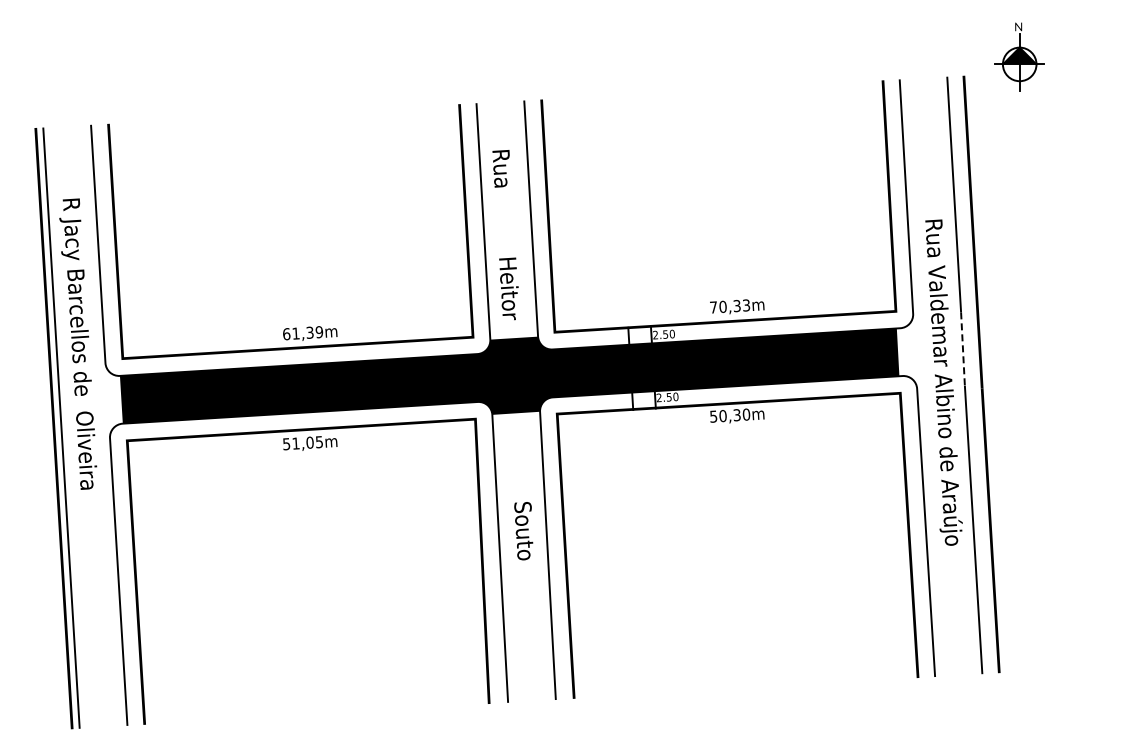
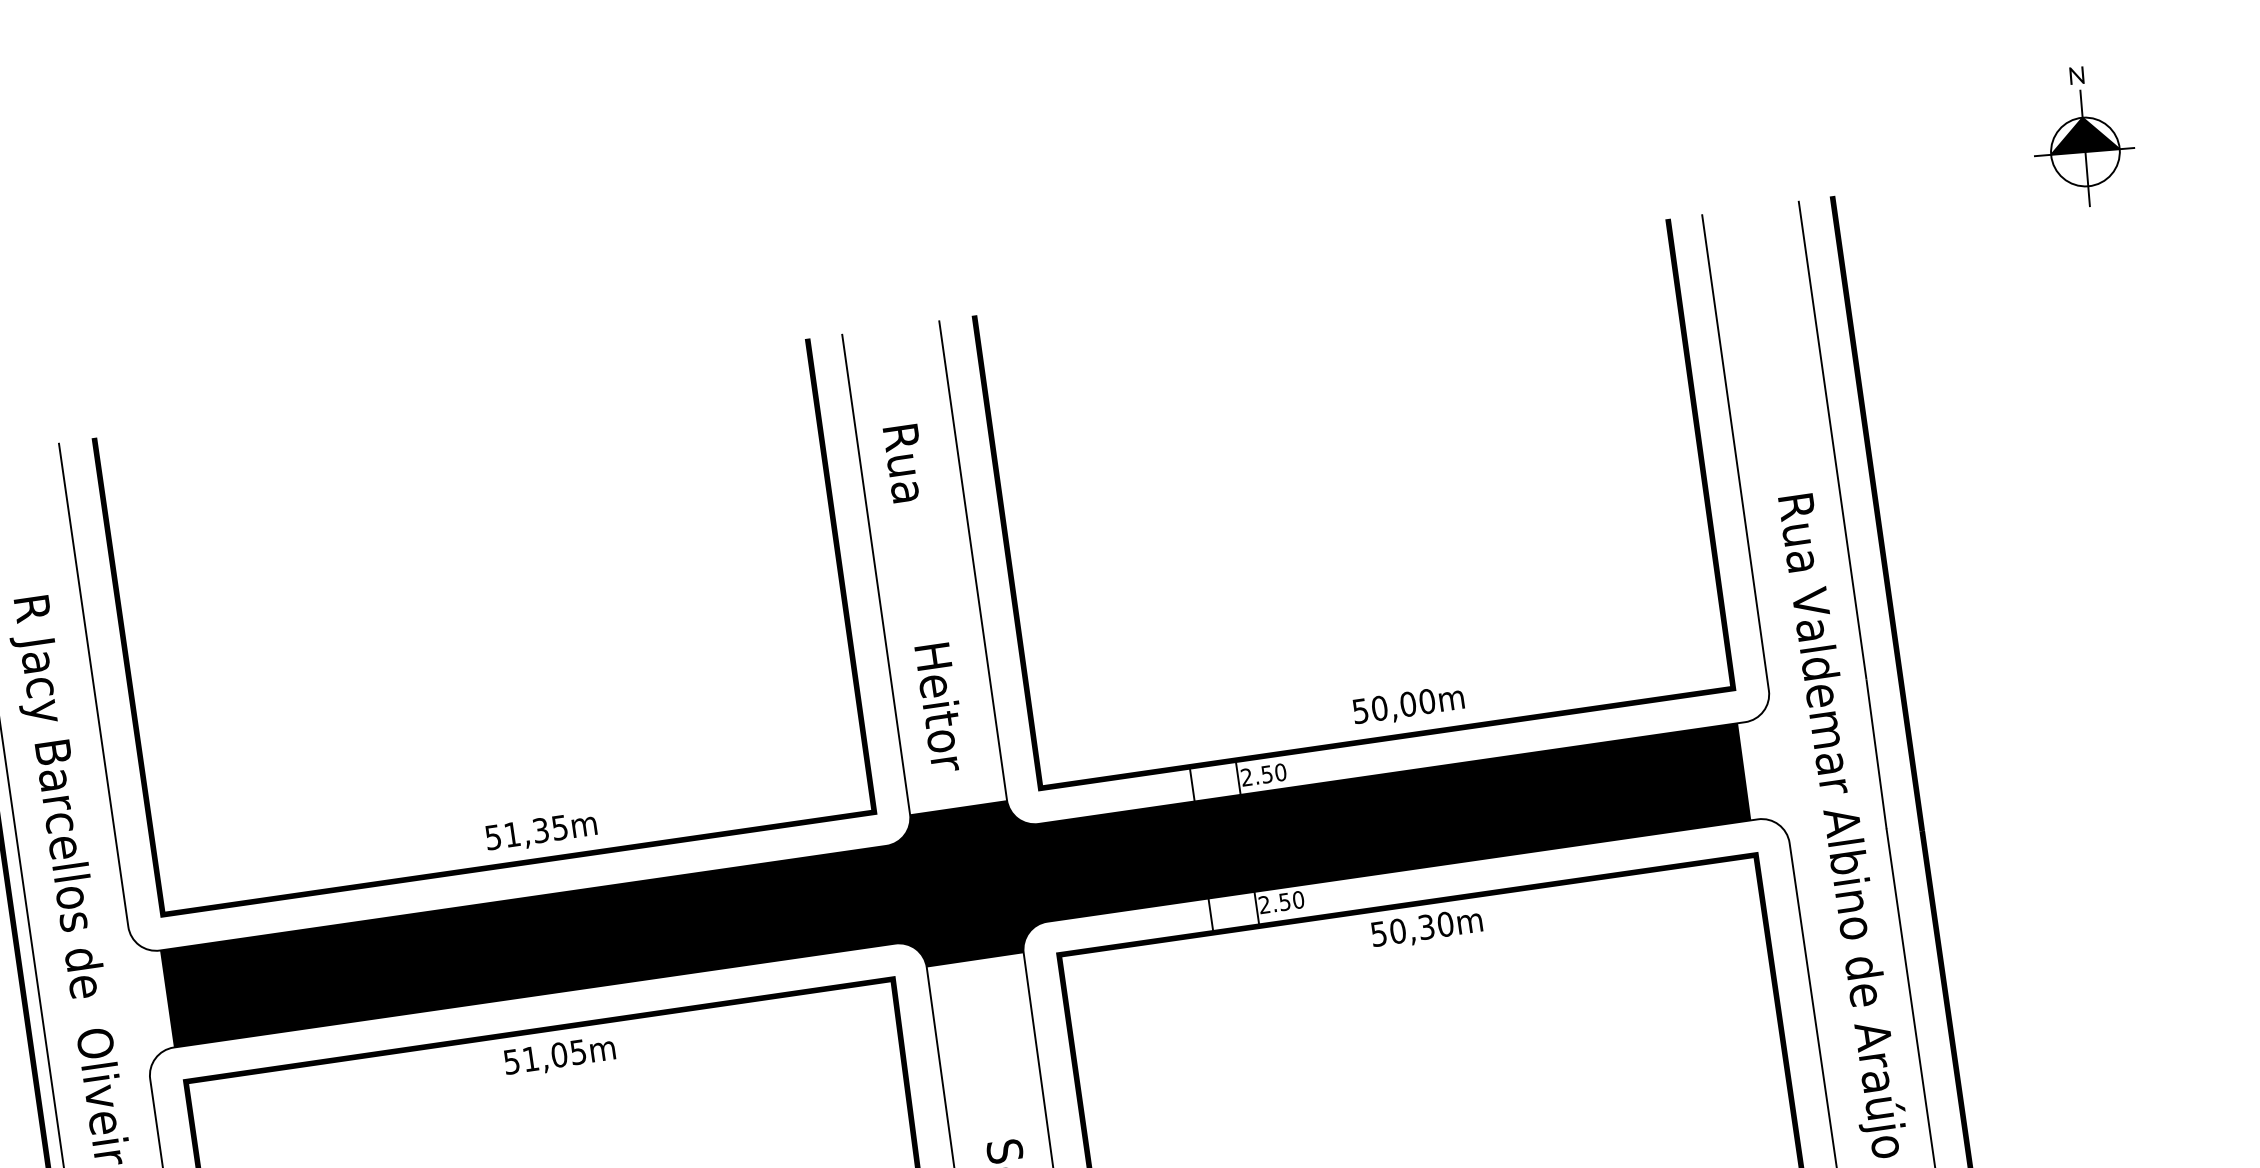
part: (1019, 56) -> (2083, 135), moved
text: (730, 306) -> (1394, 706), 70,33m -> 50,00m
text: (303, 333) -> (527, 833), 61,39m -> 51,35m
line: (962, 349) -> (1875, 755), dashed -> solid

